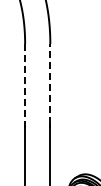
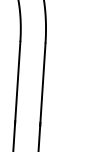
line: (25, 83) -> (18, 81), dashed -> solid
line: (50, 83) -> (43, 82), dashed -> solid

